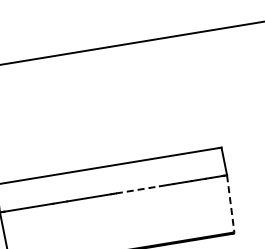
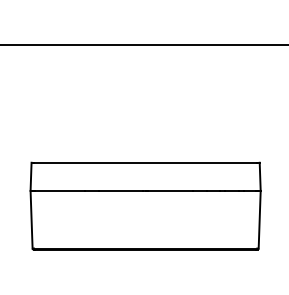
line: (137, 189) -> (170, 190), dashed -> solid
line: (230, 203) -> (259, 219), dashed -> solid

